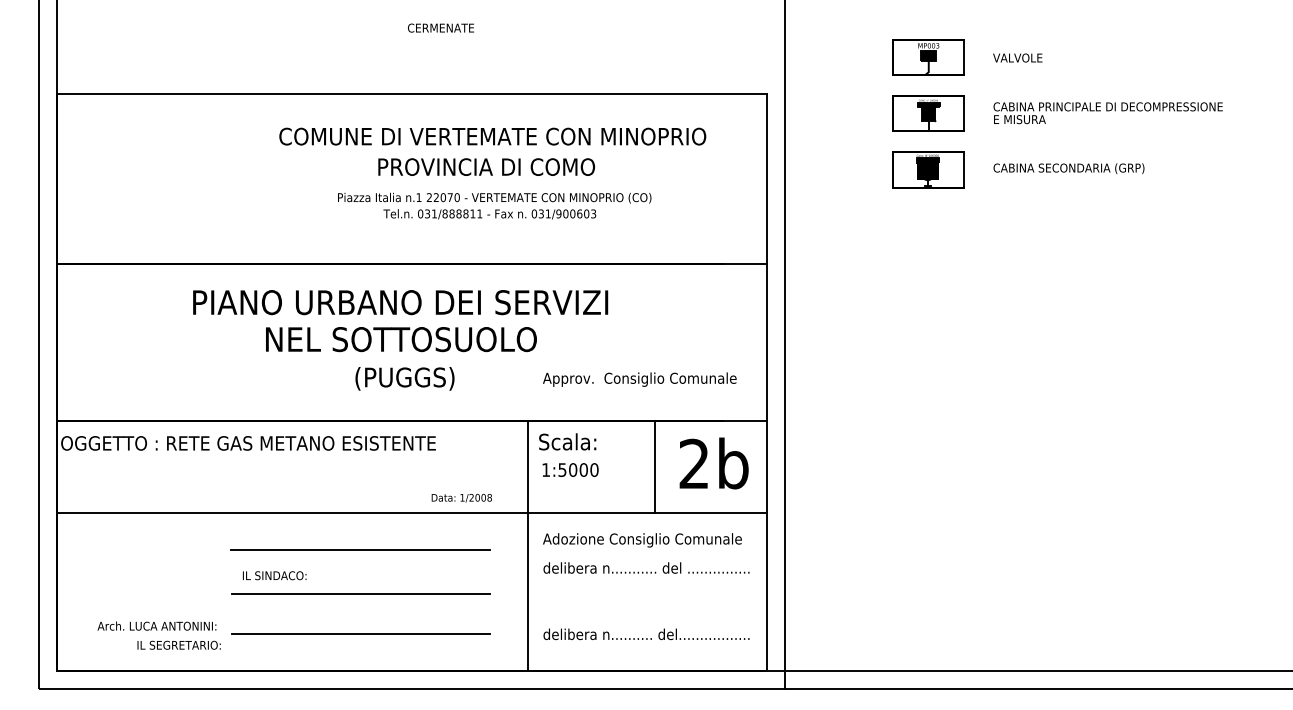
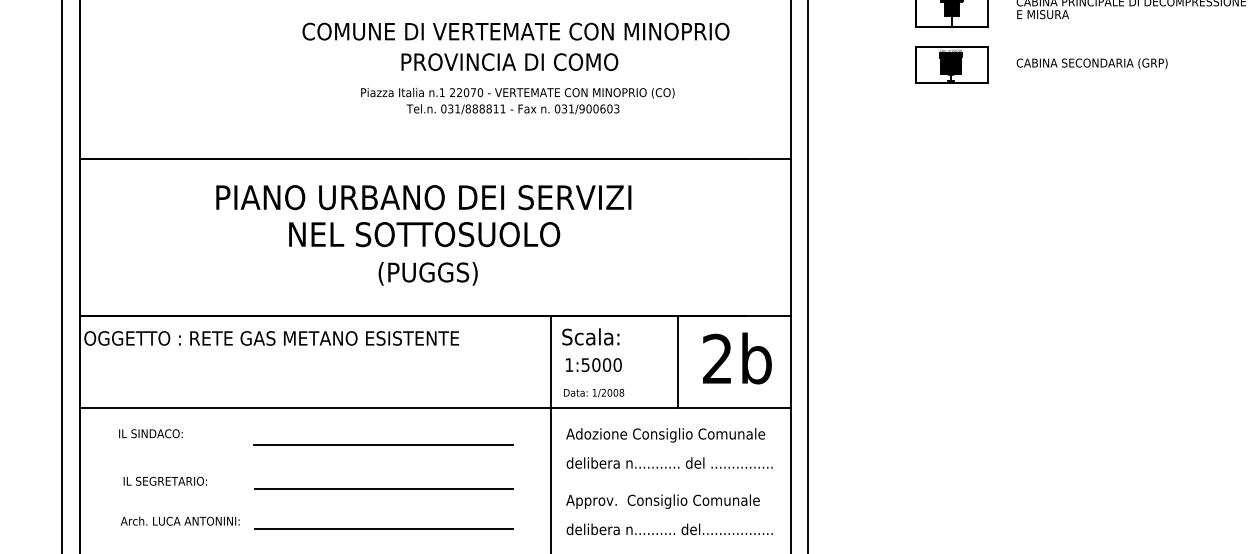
text: (639, 379) -> (662, 501), moved
text: (461, 498) -> (593, 393), moved
text: (274, 575) -> (150, 433), moved
text: (178, 644) -> (164, 480), moved

